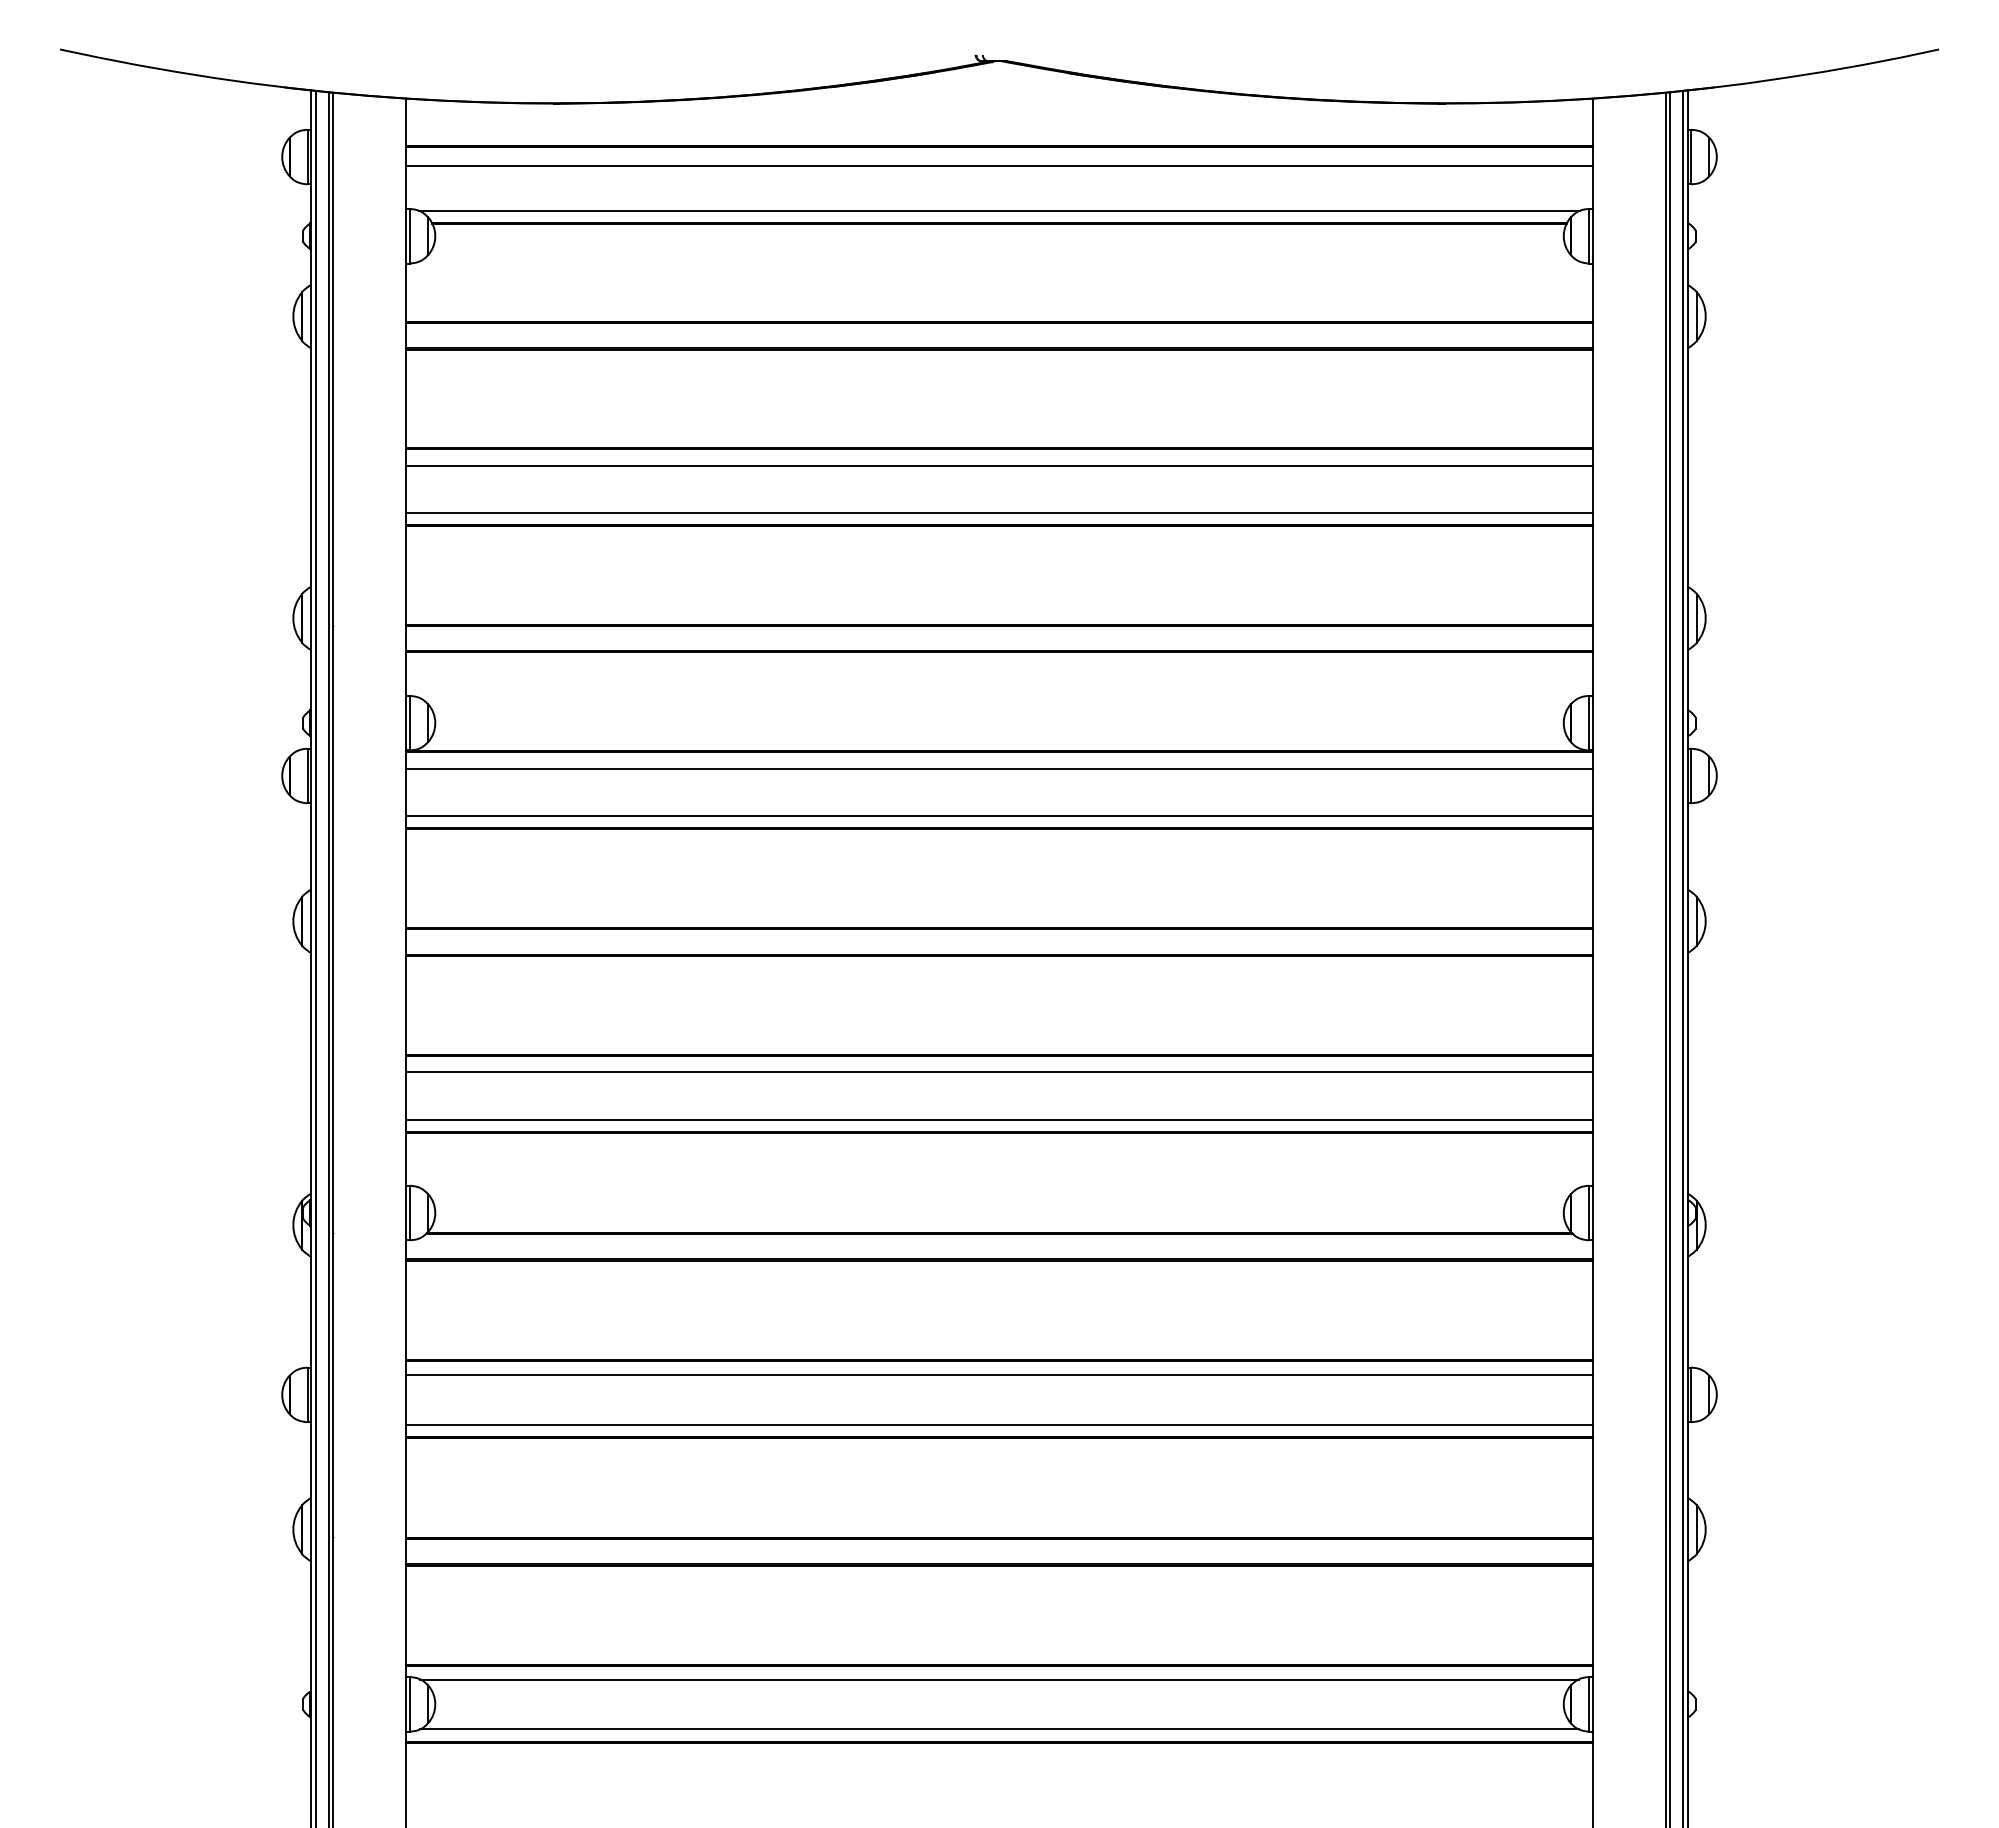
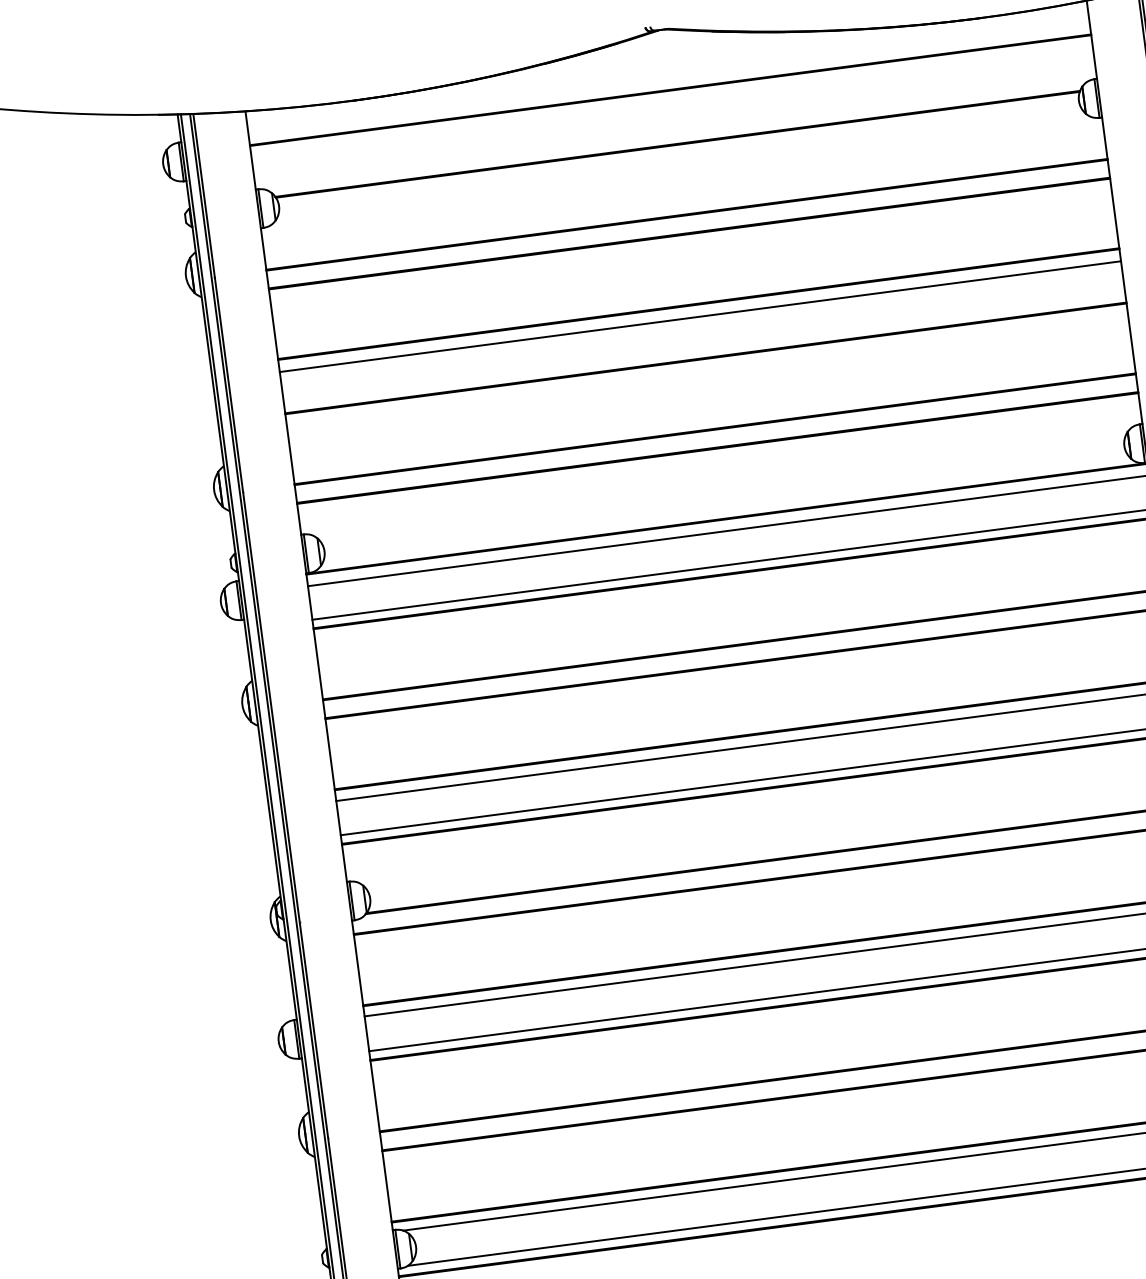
line: (999, 165) -> (672, 103), removed
line: (999, 210) -> (676, 135), removed
line: (999, 512) -> (704, 349), removed

